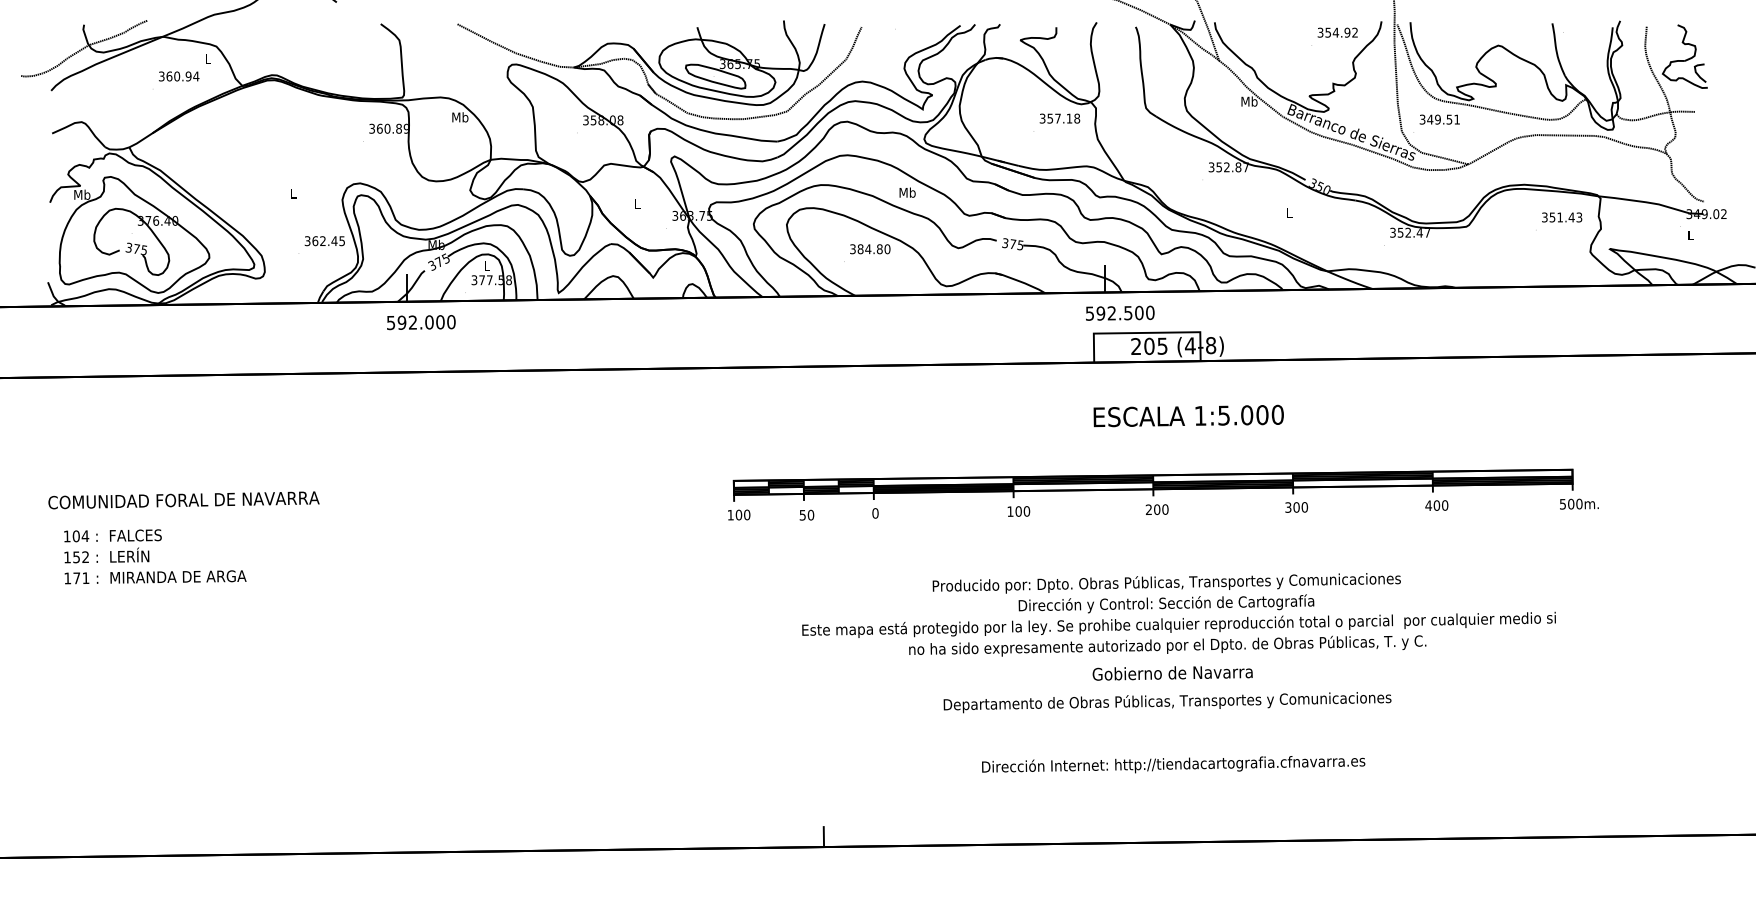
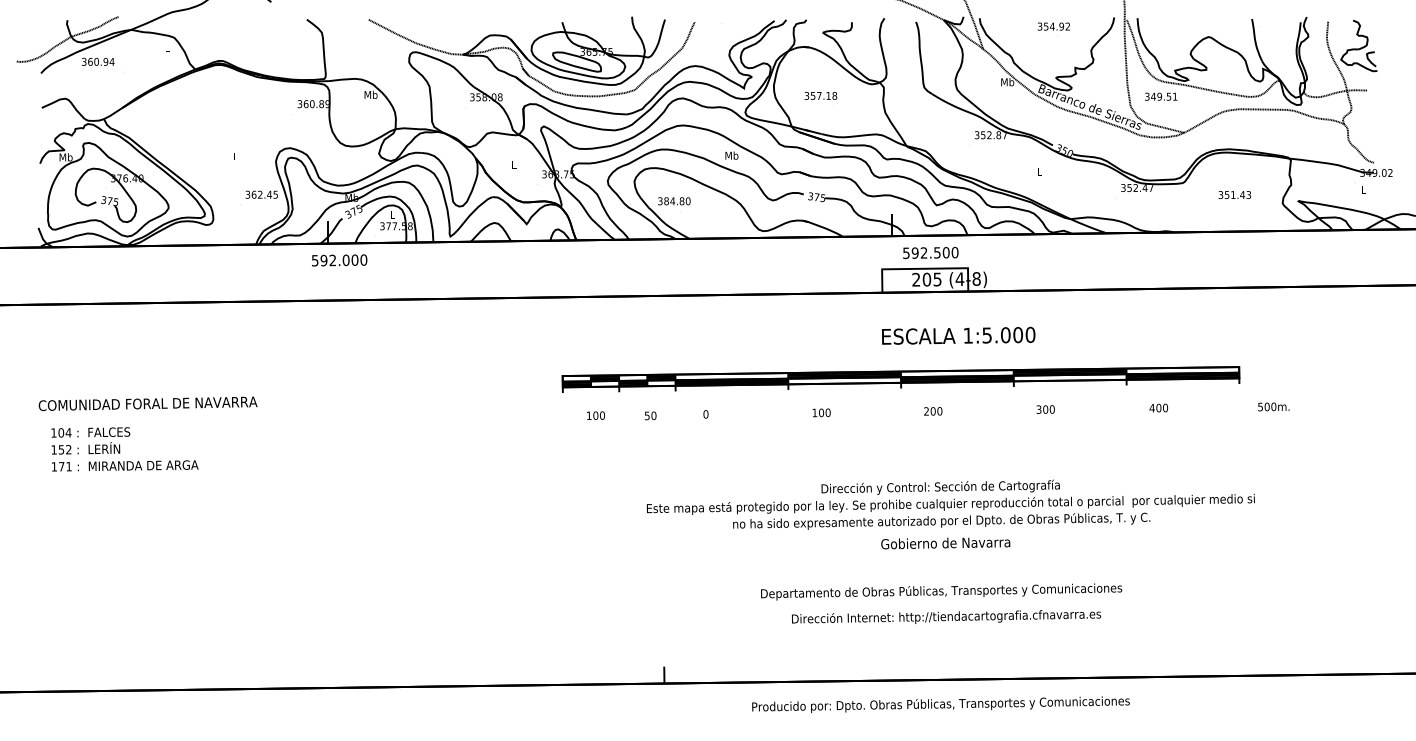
text: (1337, 32) -> (1053, 26), moved
text: (179, 76) -> (98, 61), moved
text: (1059, 118) -> (820, 95), moved
text: (1562, 217) -> (1235, 195), moved
text: (870, 249) -> (674, 201), moved
text: (1120, 312) -> (931, 252), moved
part: (1152, 484) -> (900, 378), moved
text: (1166, 583) -> (940, 704), moved
text: (1167, 702) -> (941, 591), moved

